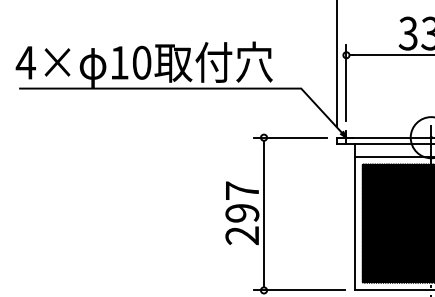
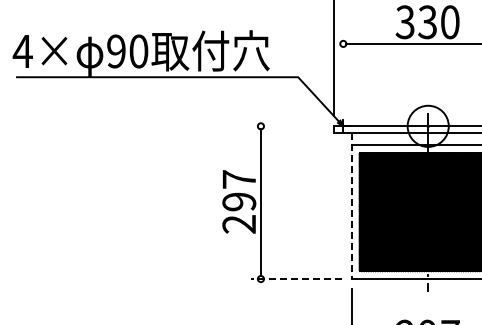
text: (119, 62) -> (116, 51), 10 -> 90
line: (346, 82) -> (343, 71), removed
line: (290, 137) -> (287, 126), removed
line: (354, 217) -> (351, 206), solid -> dashed
line: (298, 290) -> (295, 279), solid -> dashed

